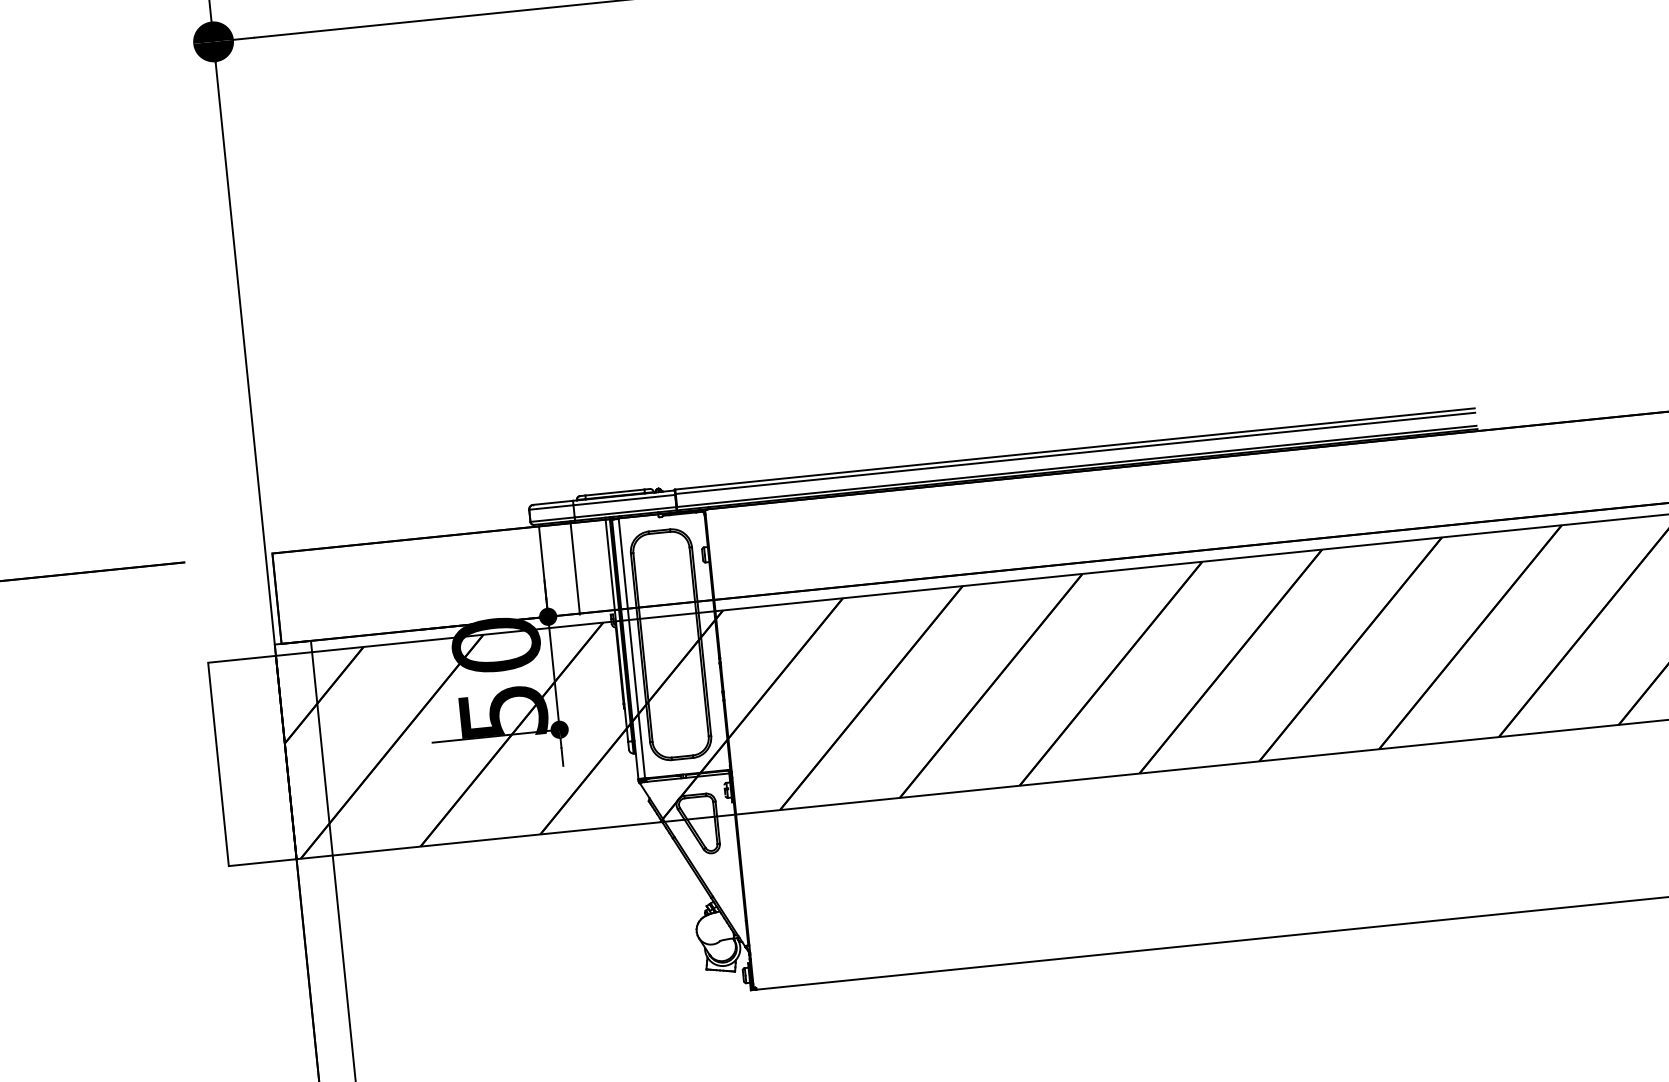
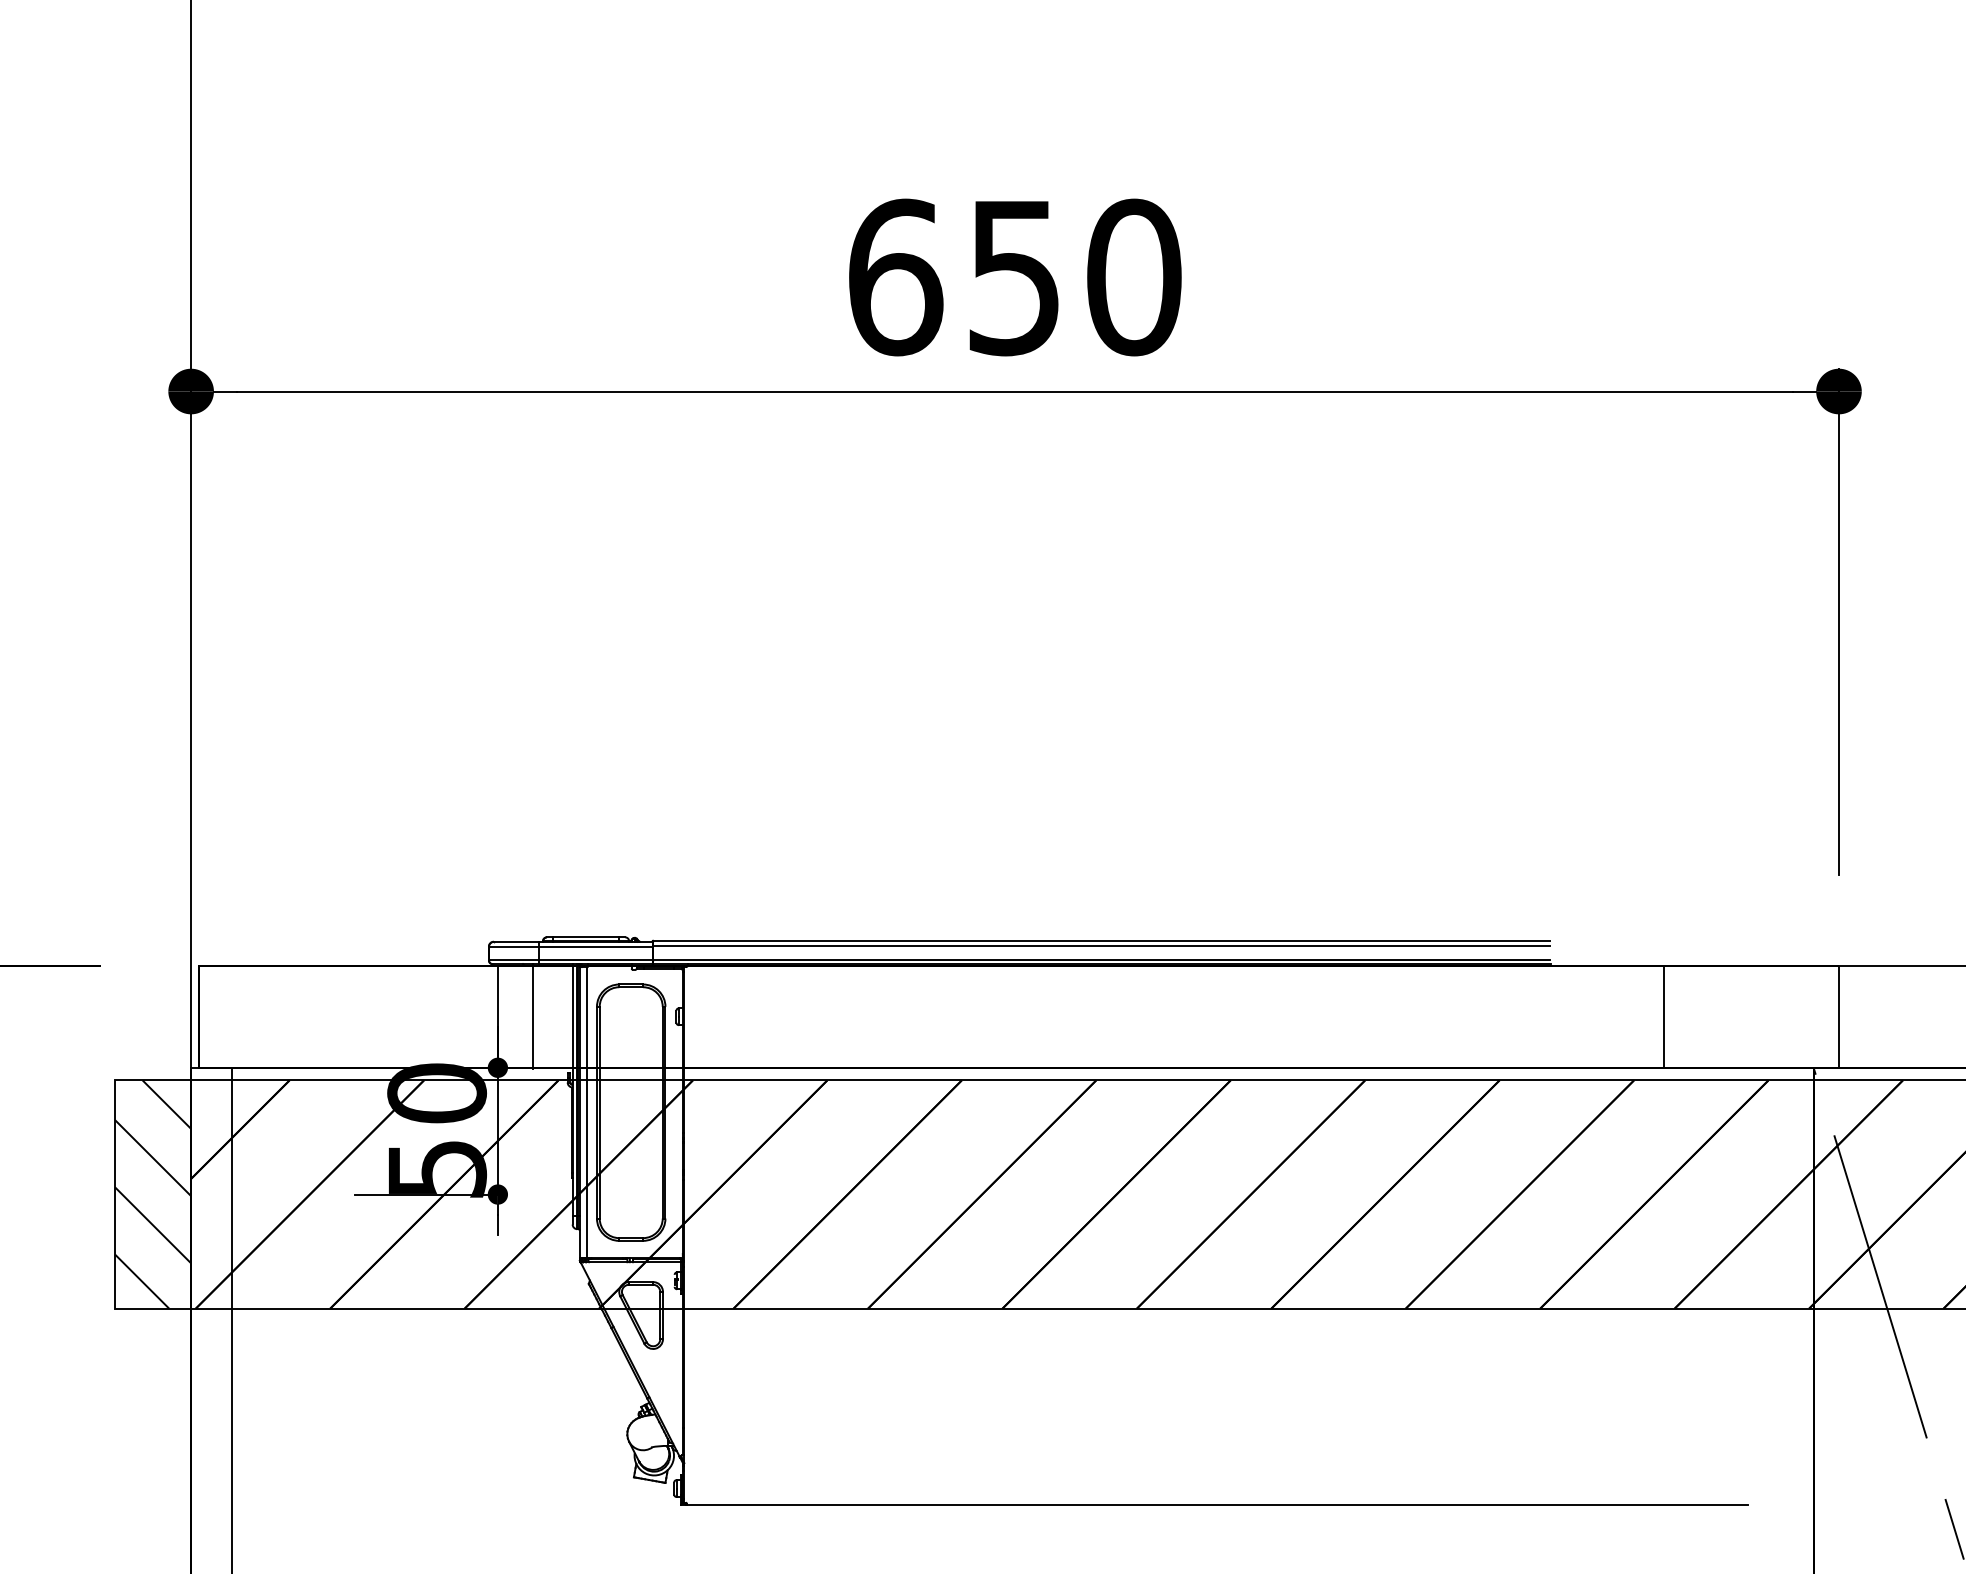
line: (1583, 465) -> (1664, 1016), added
hatch: (252, 760) -> (153, 1194), added

